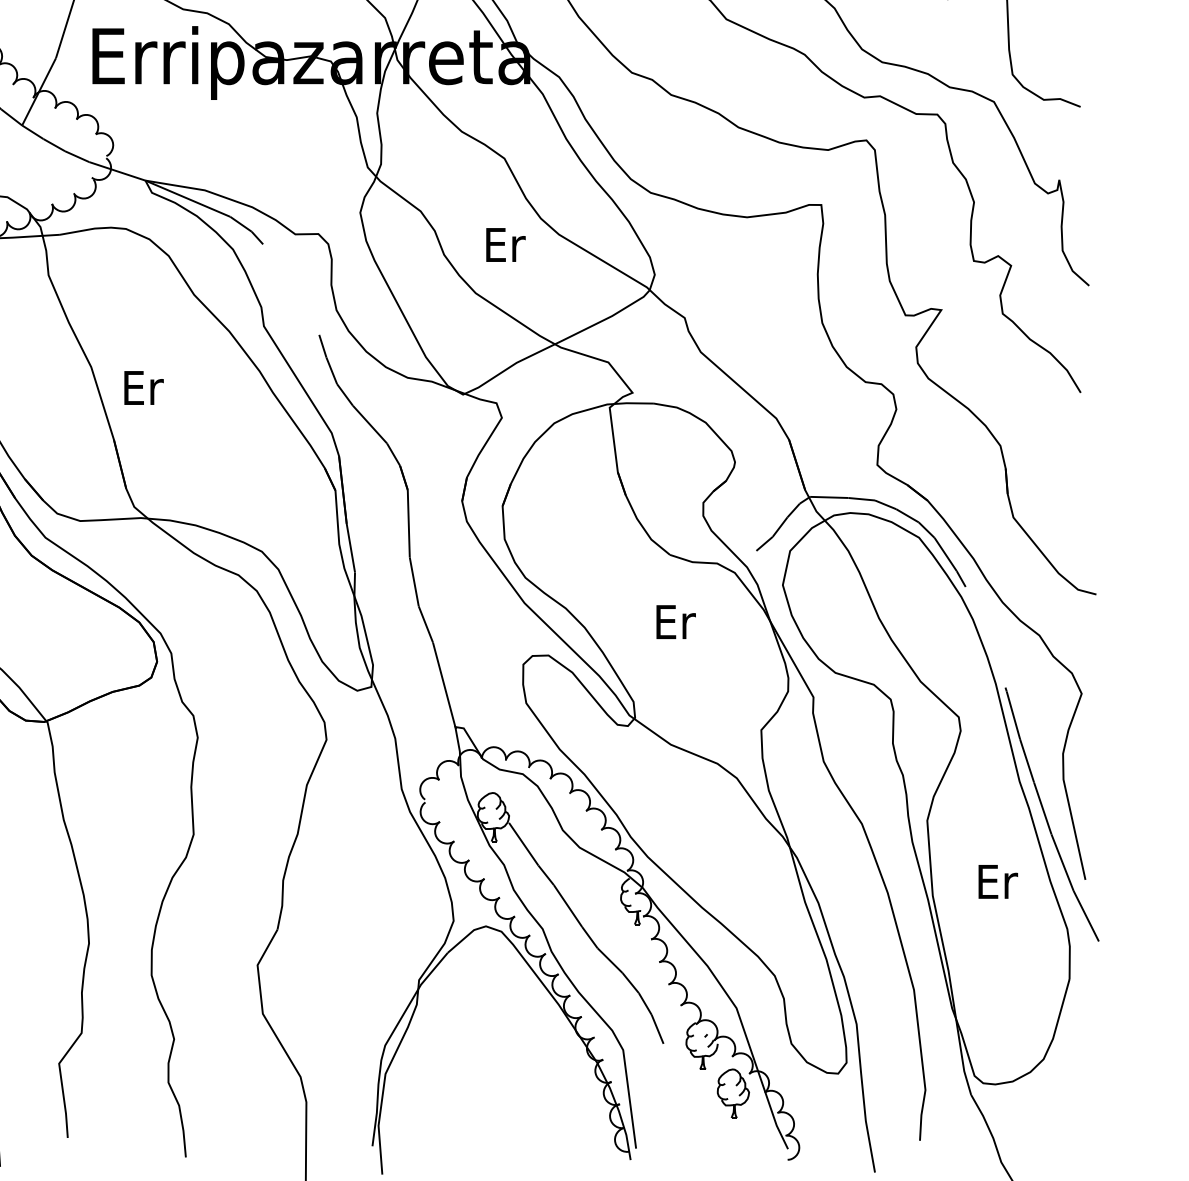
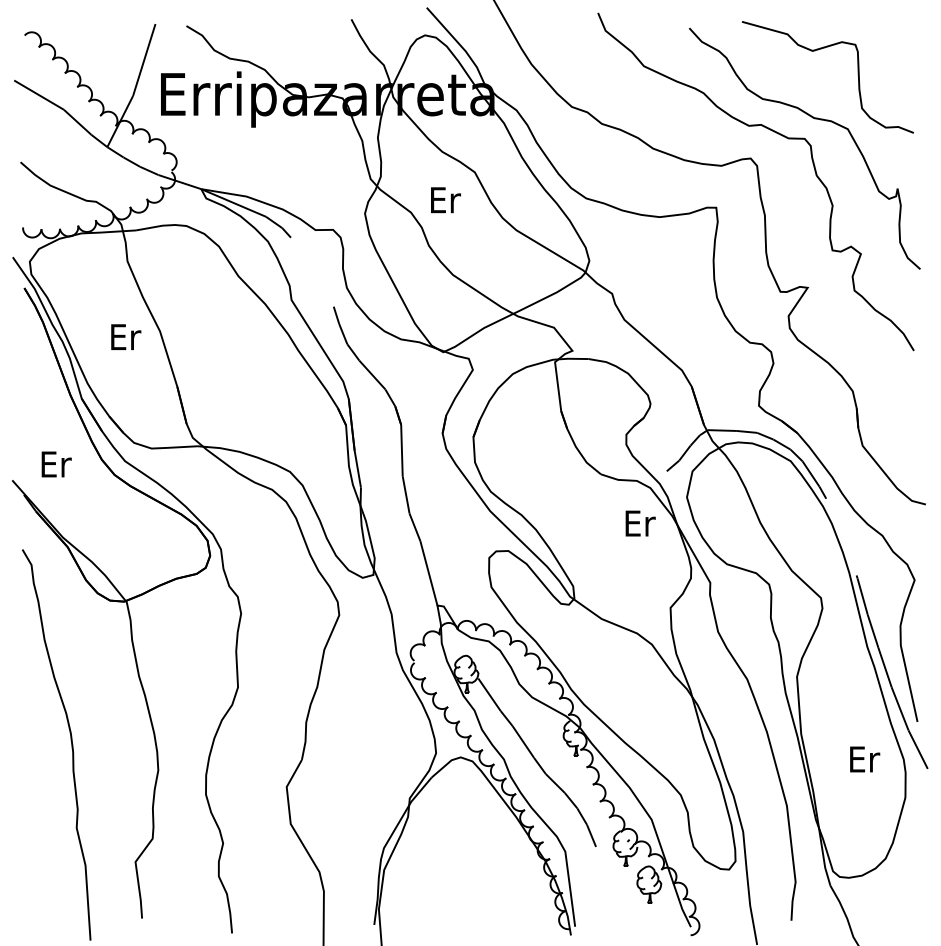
text: (505, 245) -> (445, 200), moved
text: (144, 387) -> (126, 336), moved
text: (675, 622) -> (640, 523), moved
text: (998, 881) -> (865, 759), moved

